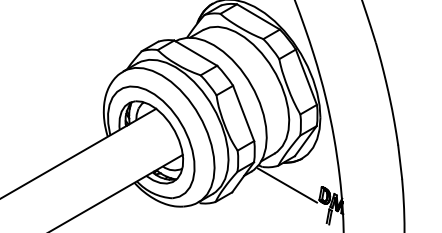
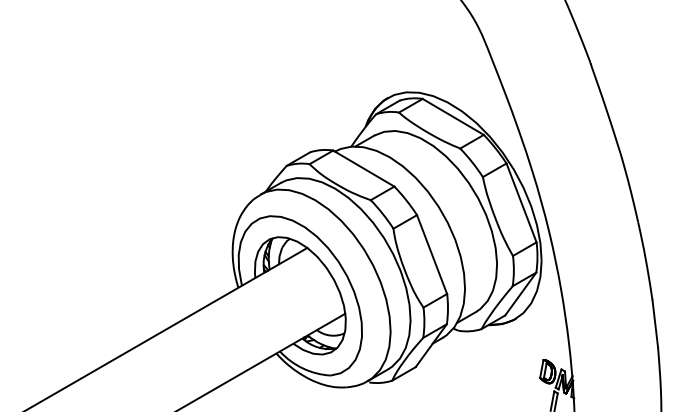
line: (287, 185) -> (494, 357), removed

